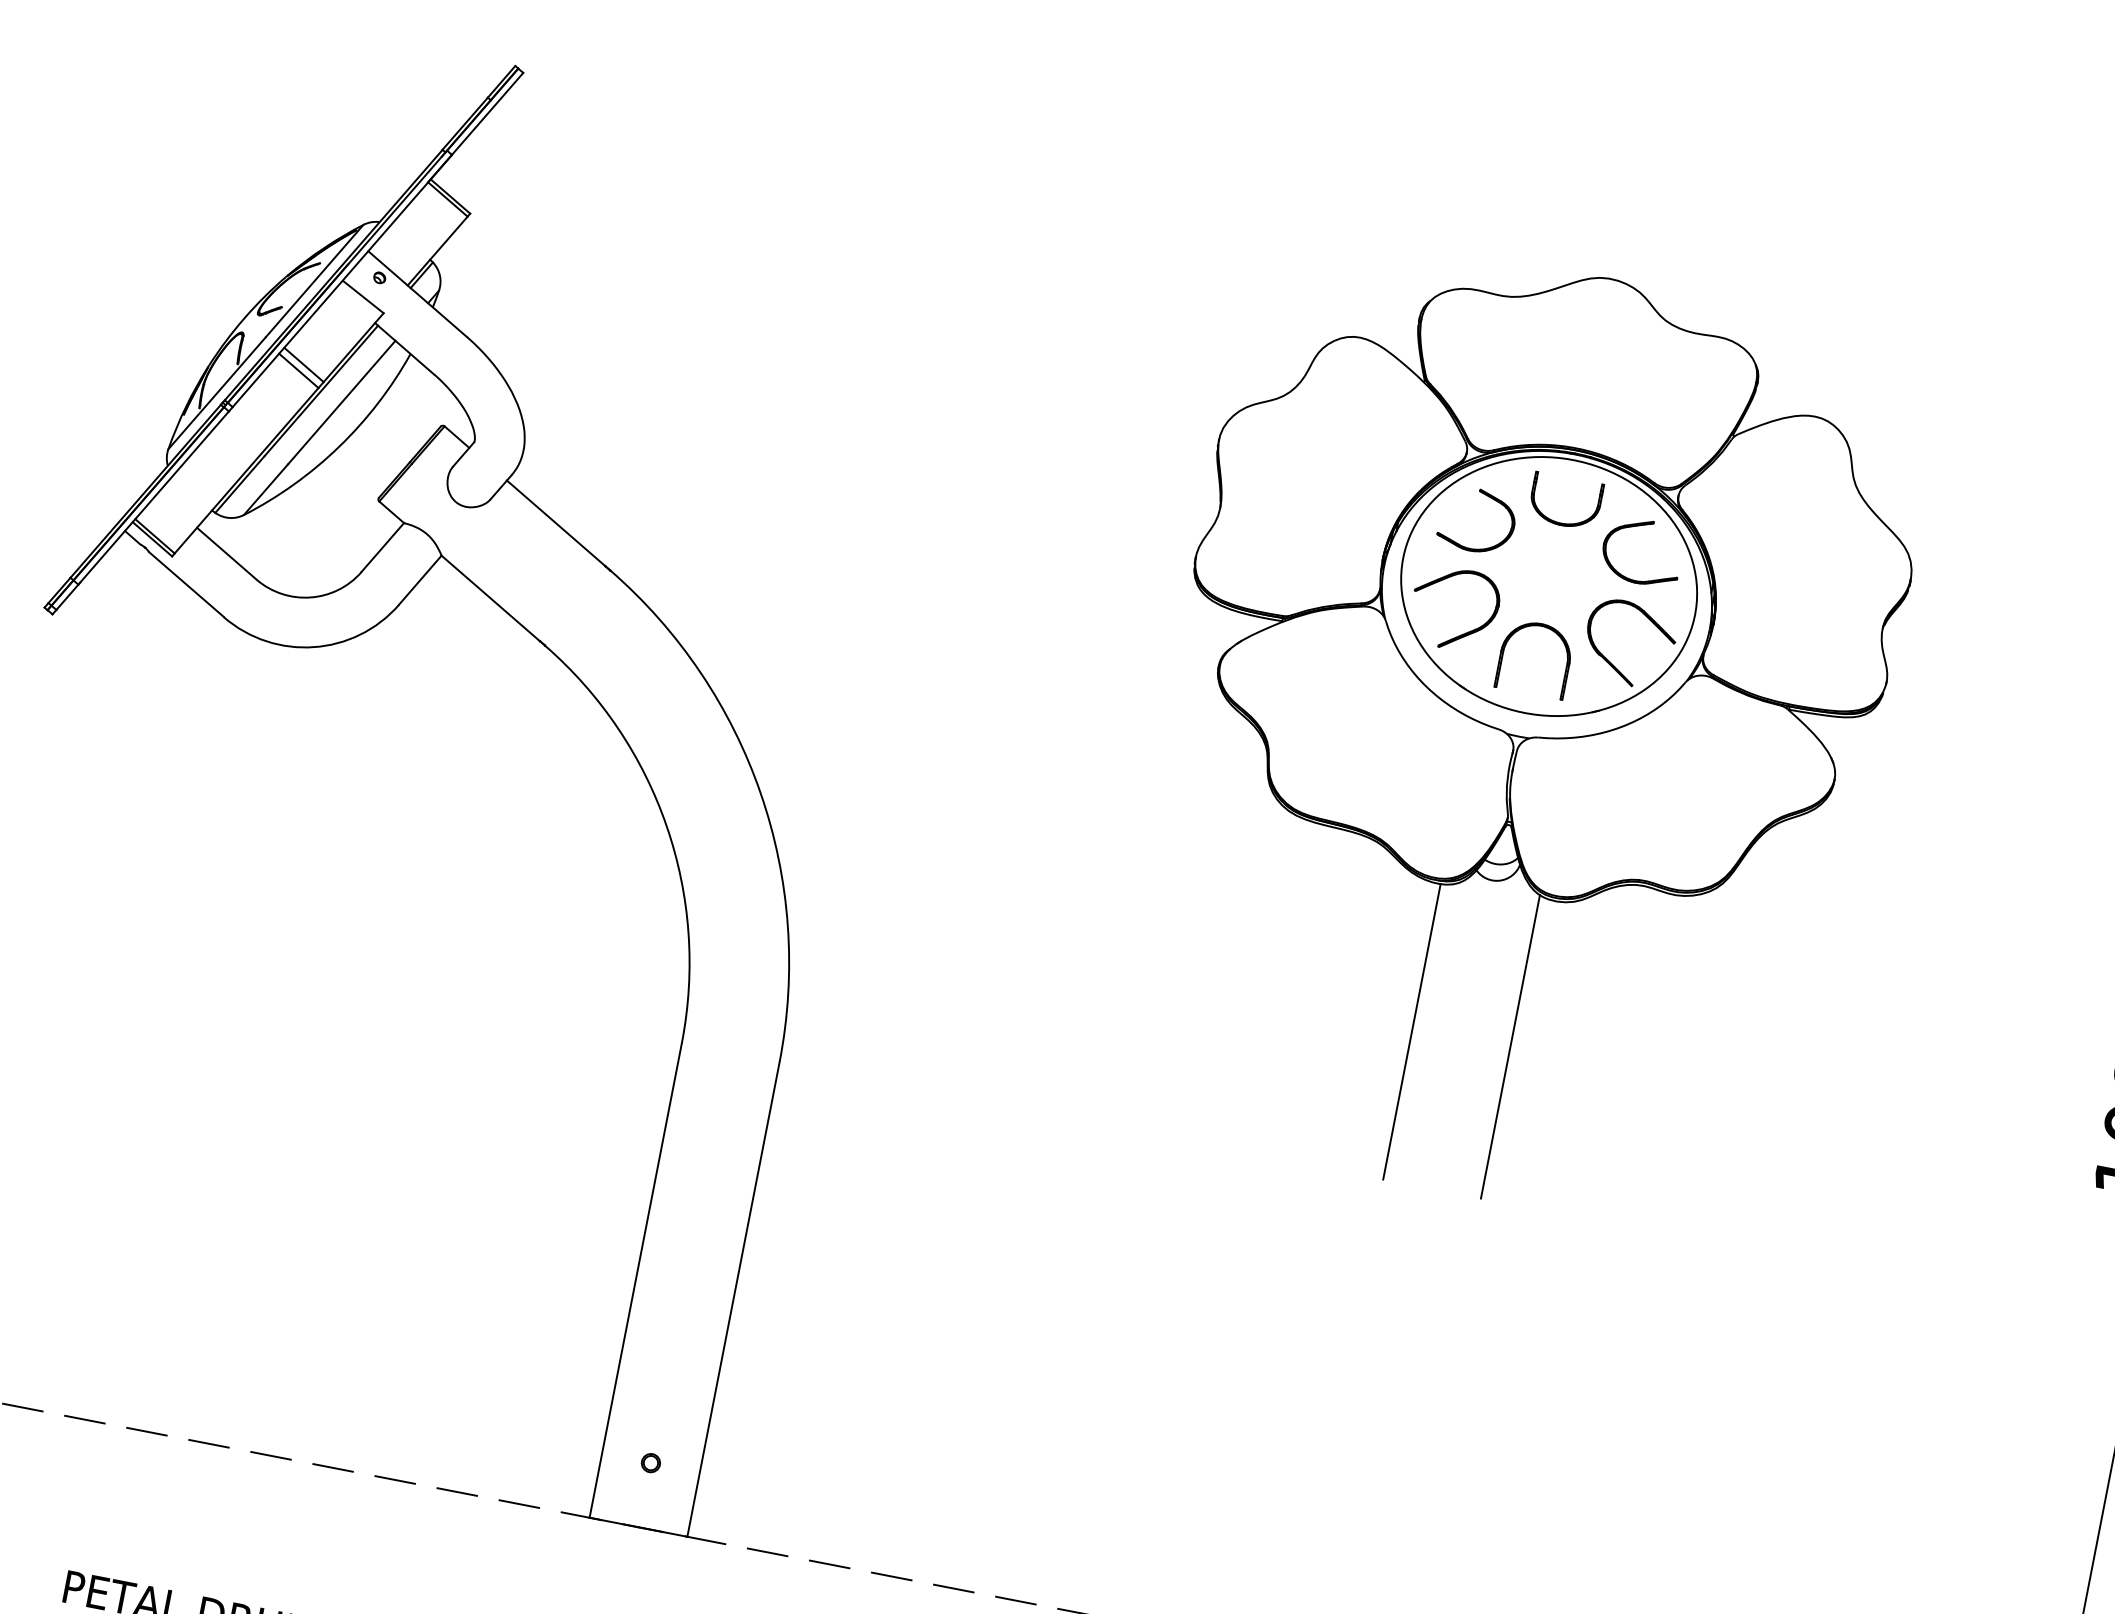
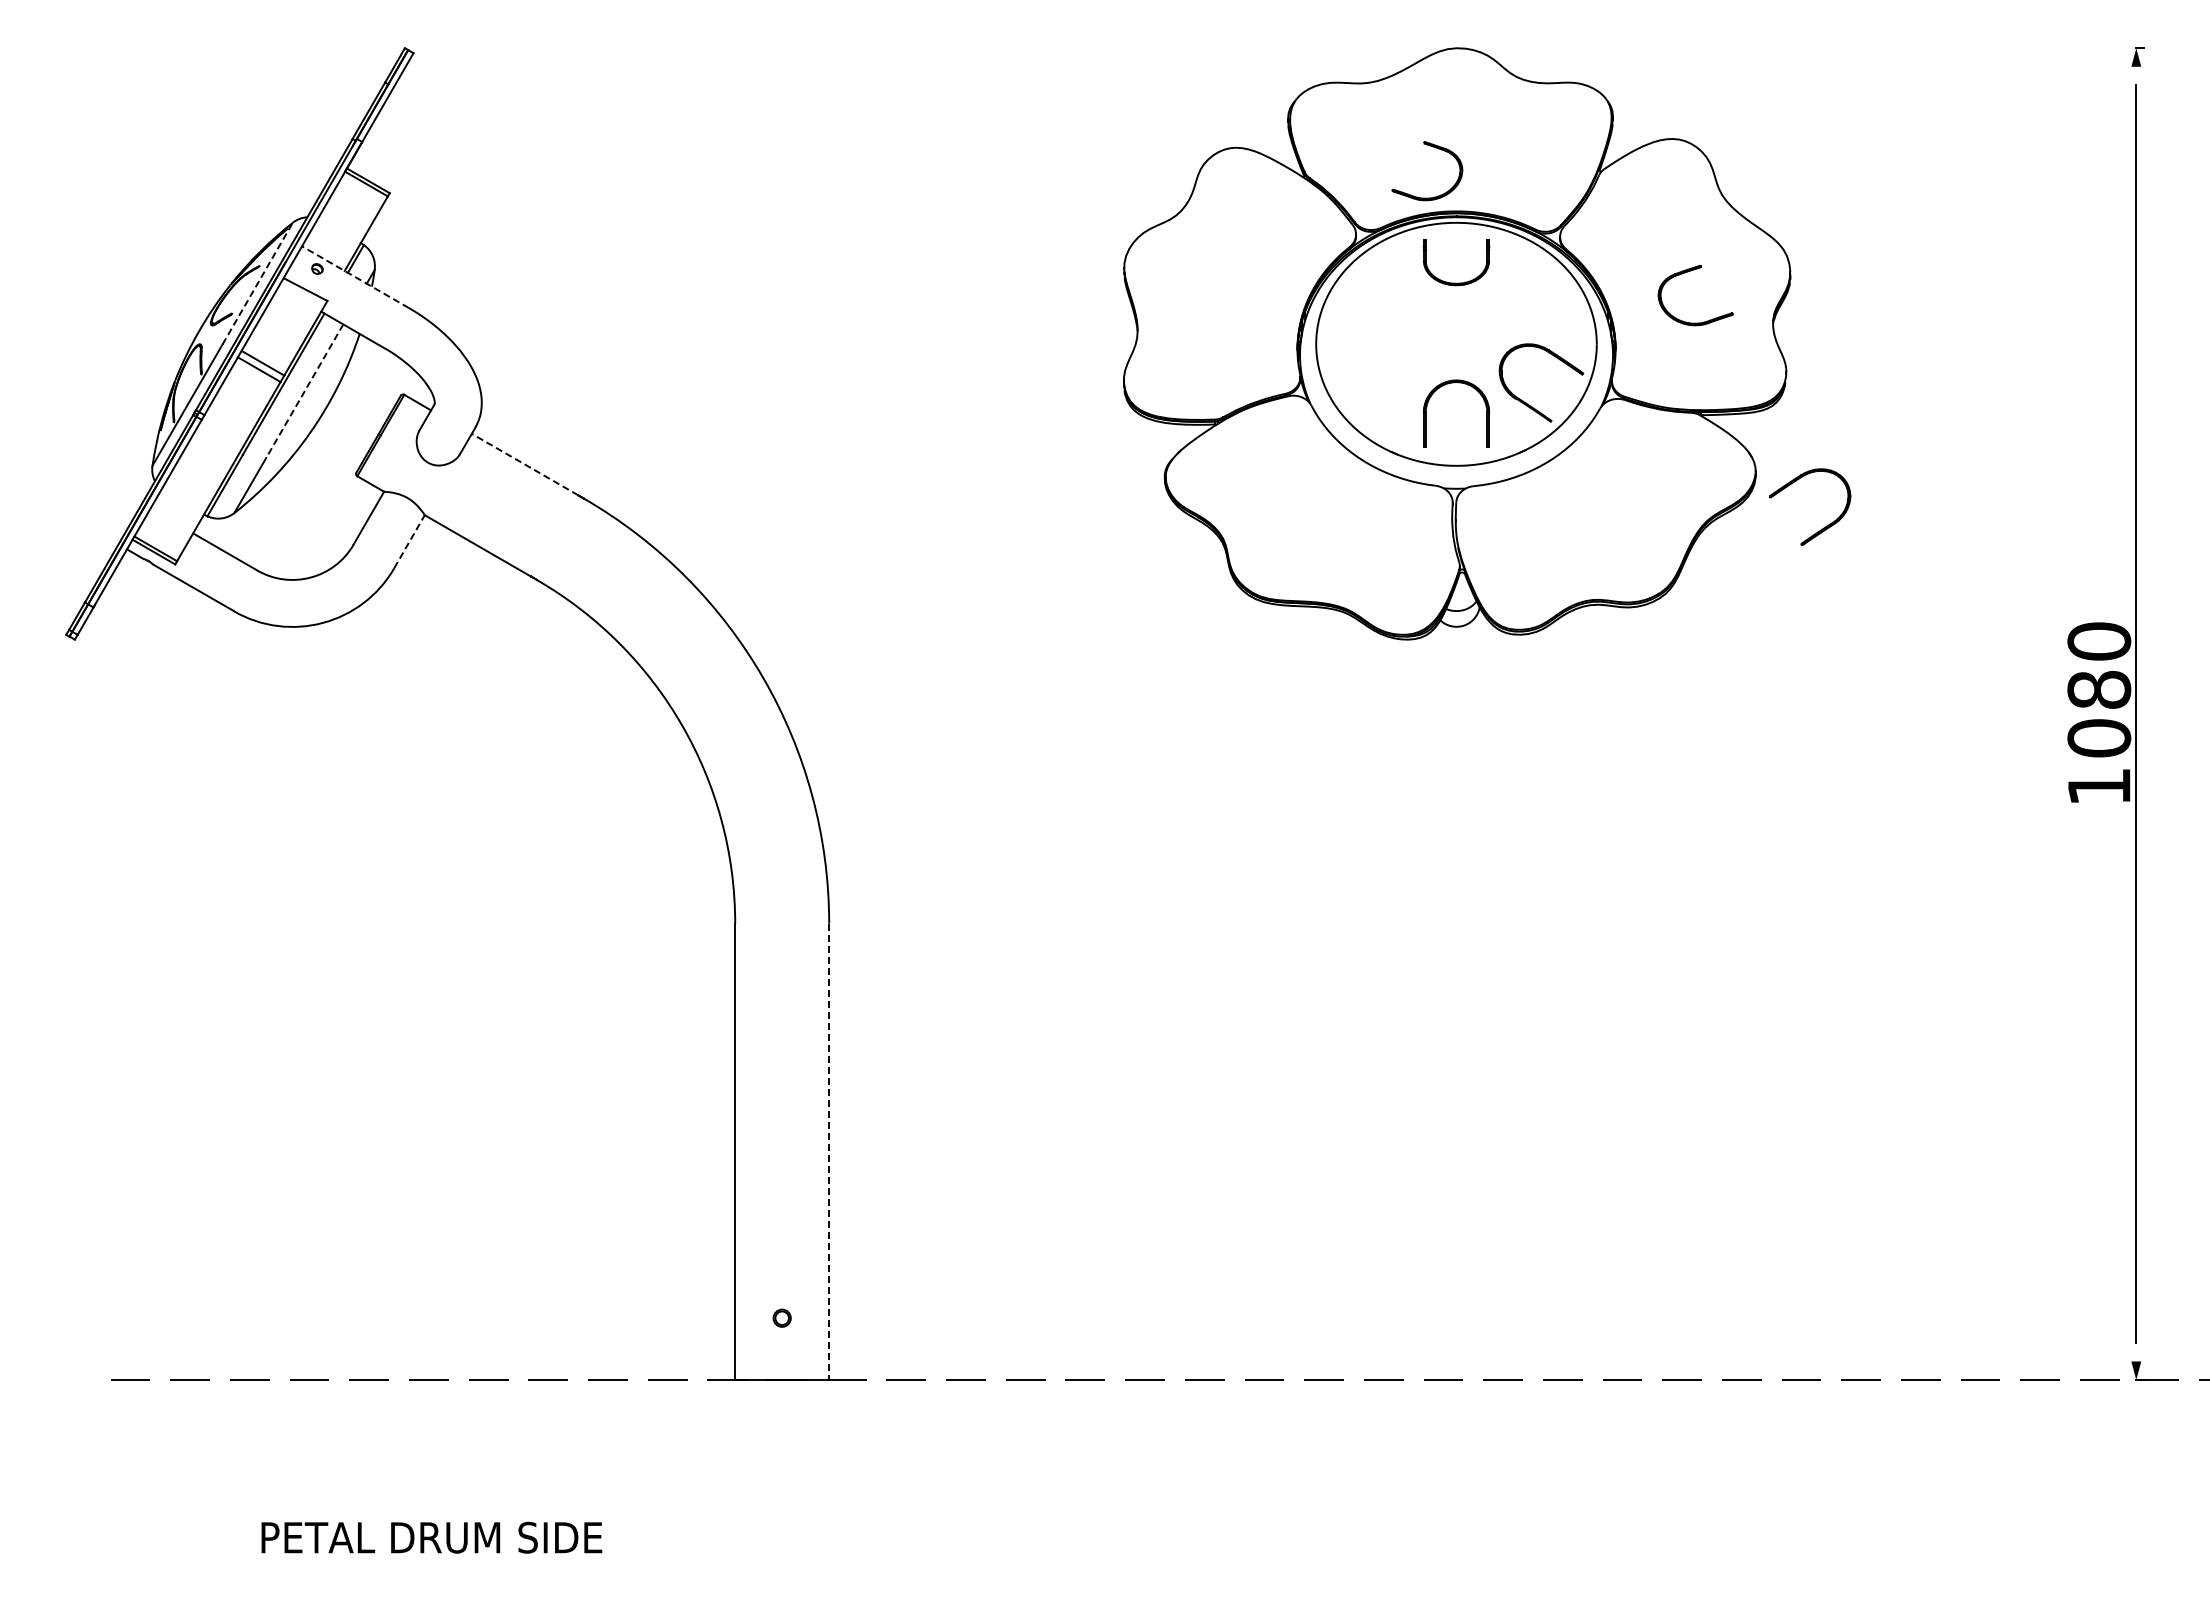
line: (314, 280) -> (257, 283), solid -> dashed
line: (417, 294) -> (355, 277), solid -> dashed
line: (341, 402) -> (304, 391), solid -> dashed
part: (1490, 498) -> (1435, 148), moved
line: (556, 523) -> (525, 464), solid -> dashed
part: (1639, 526) -> (1688, 272), moved
line: (420, 579) -> (409, 541), solid -> dashed
part: (1464, 632) -> (1823, 527), moved
line: (1411, 1031) -> (1409, 781), removed
line: (1510, 1046) -> (1503, 777), removed
line: (733, 1300) -> (829, 1152), solid -> dashed

